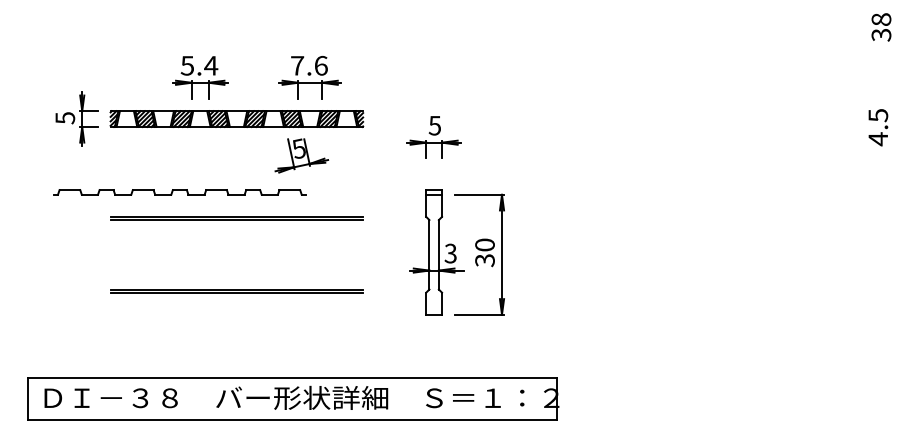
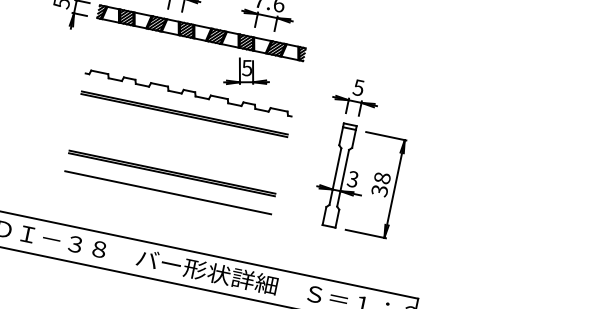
part: (433, 137) -> (355, 97), moved
part: (179, 192) -> (188, 93), moved
text: (484, 244) -> (382, 177), 30 -> 38
line: (236, 314) -> (167, 192), added

